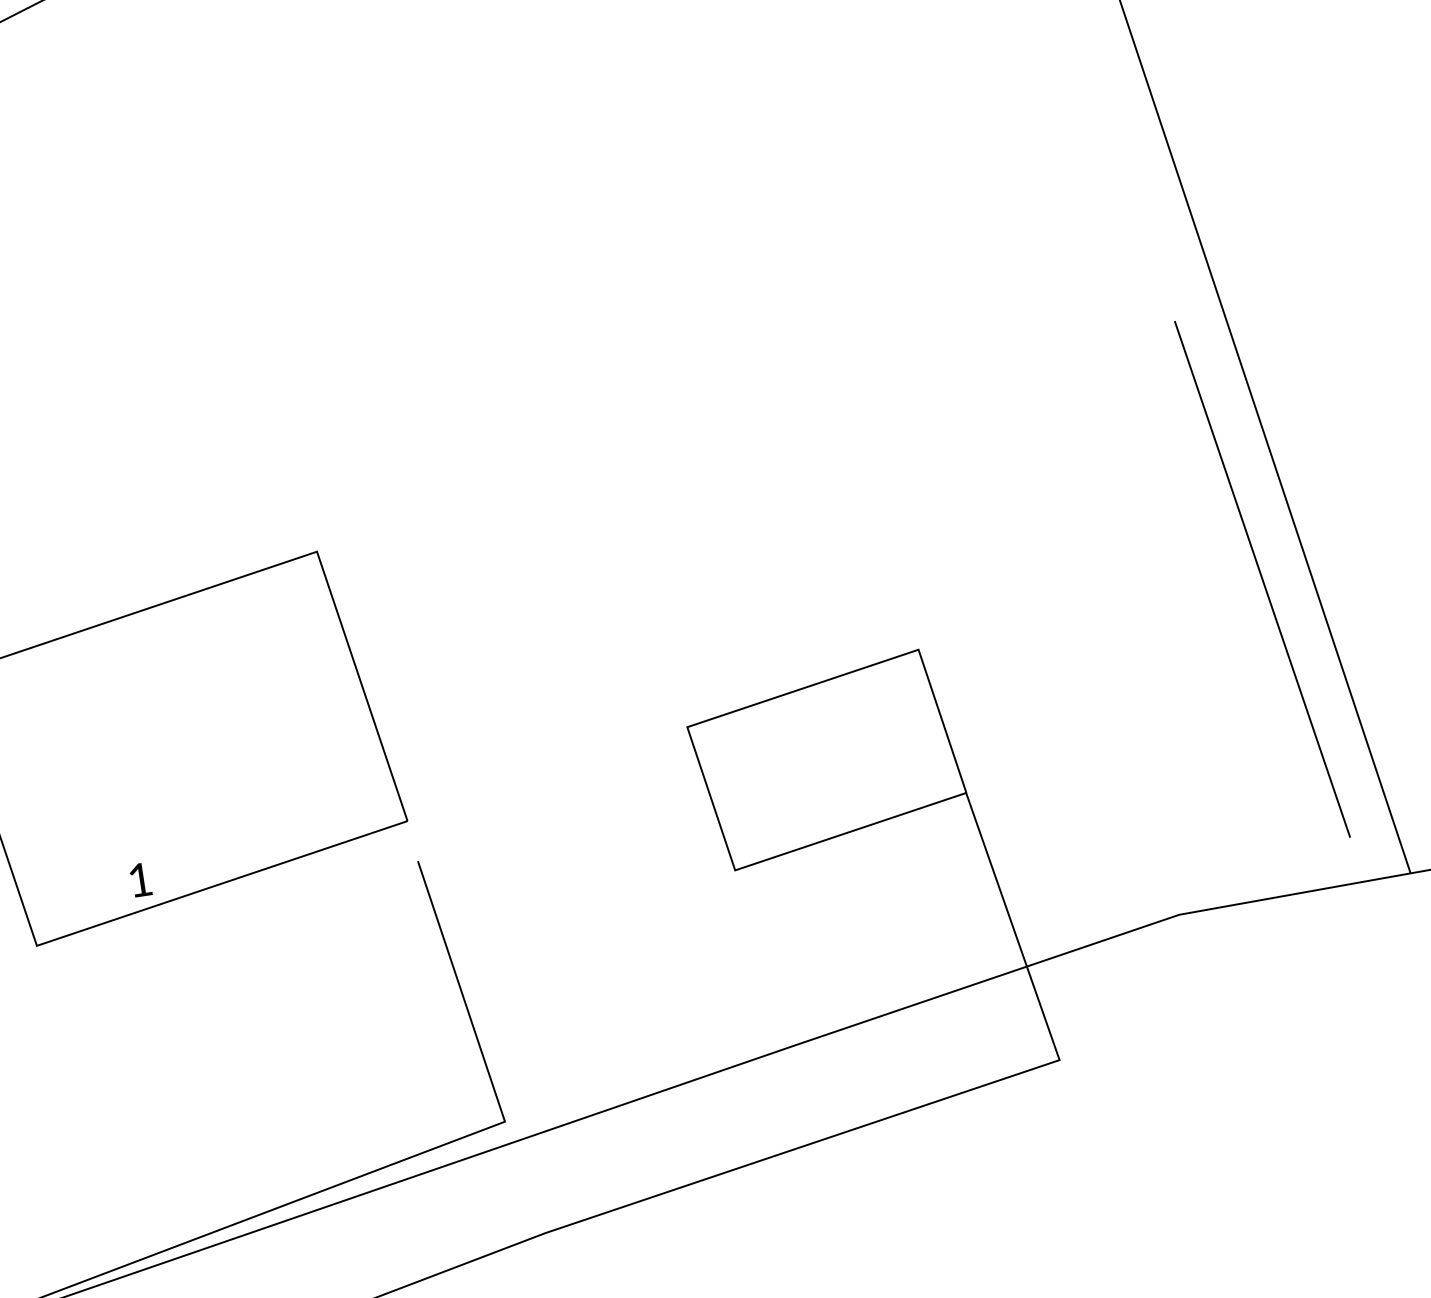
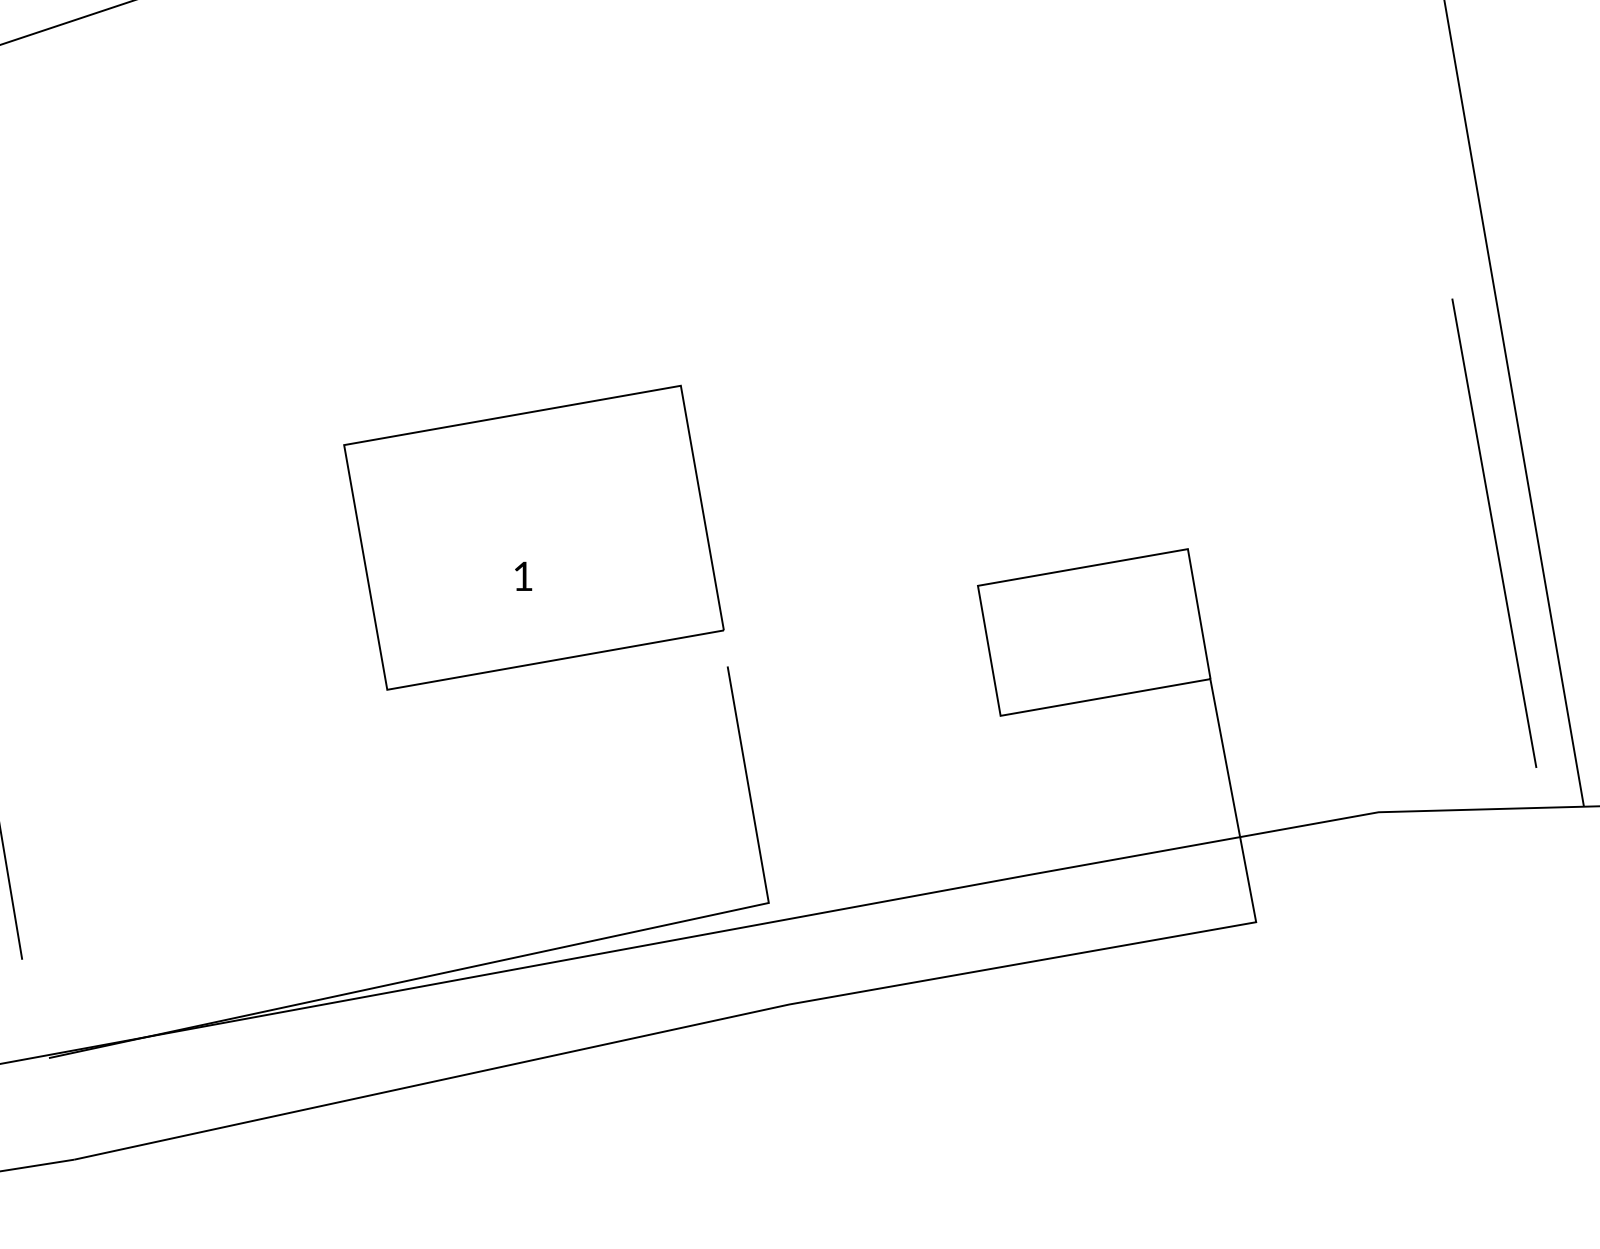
text: (140, 878) -> (523, 575), moved

